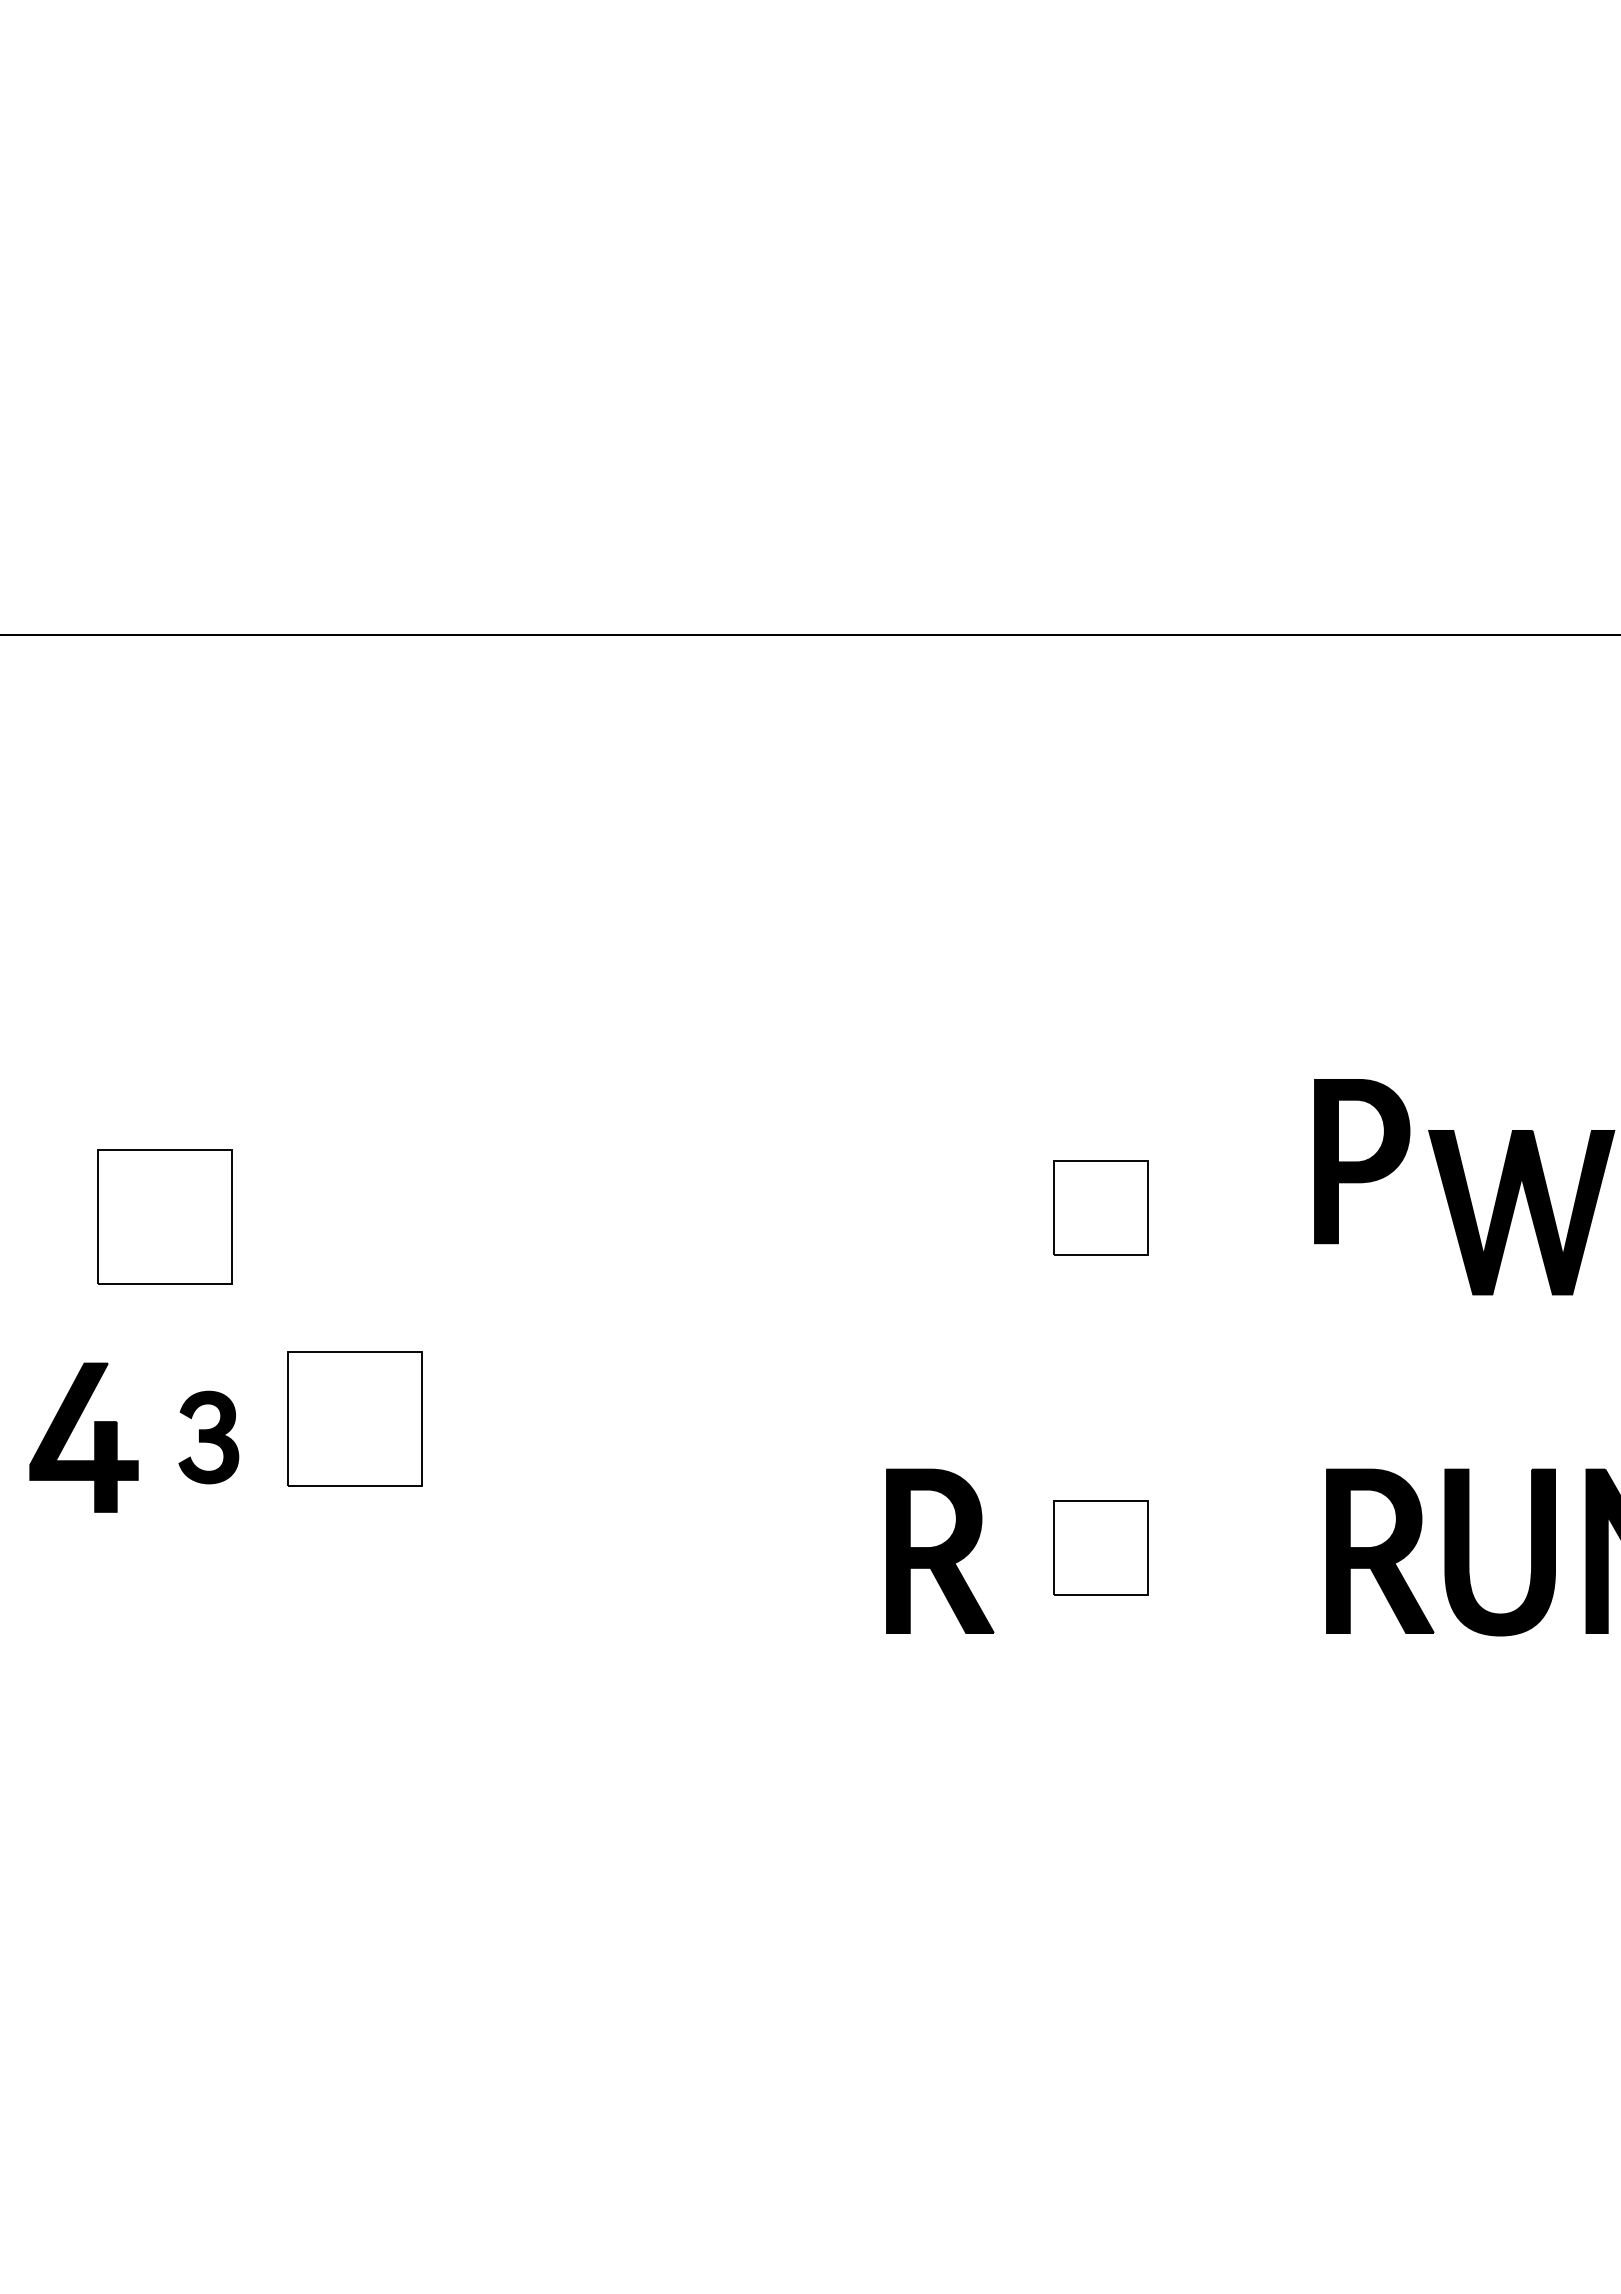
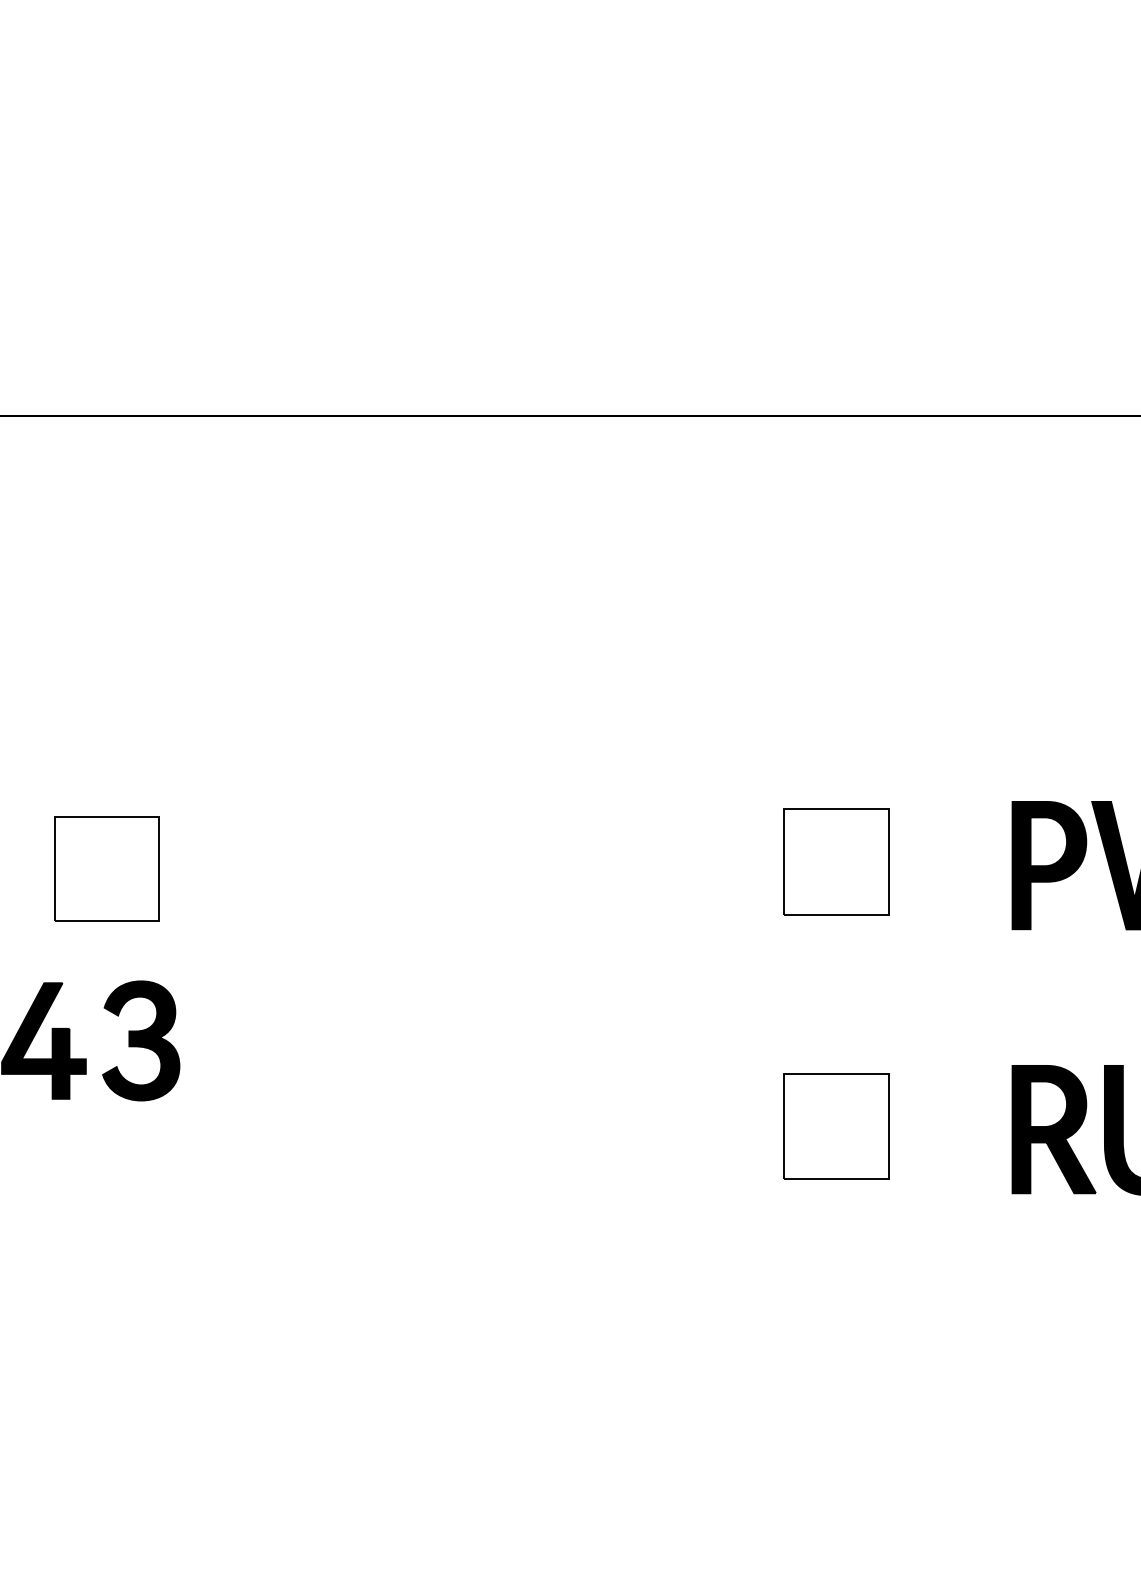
part: (1362, 1161) -> (1049, 865), moved
part: (1100, 1207) -> (836, 861), size x1.43
part: (354, 1418) -> (254, 1026), removed
part: (208, 1437) -> (140, 1040), size x1.67
part: (1100, 1547) -> (836, 1126), size x1.43
part: (940, 1550) -> (711, 1128), removed

